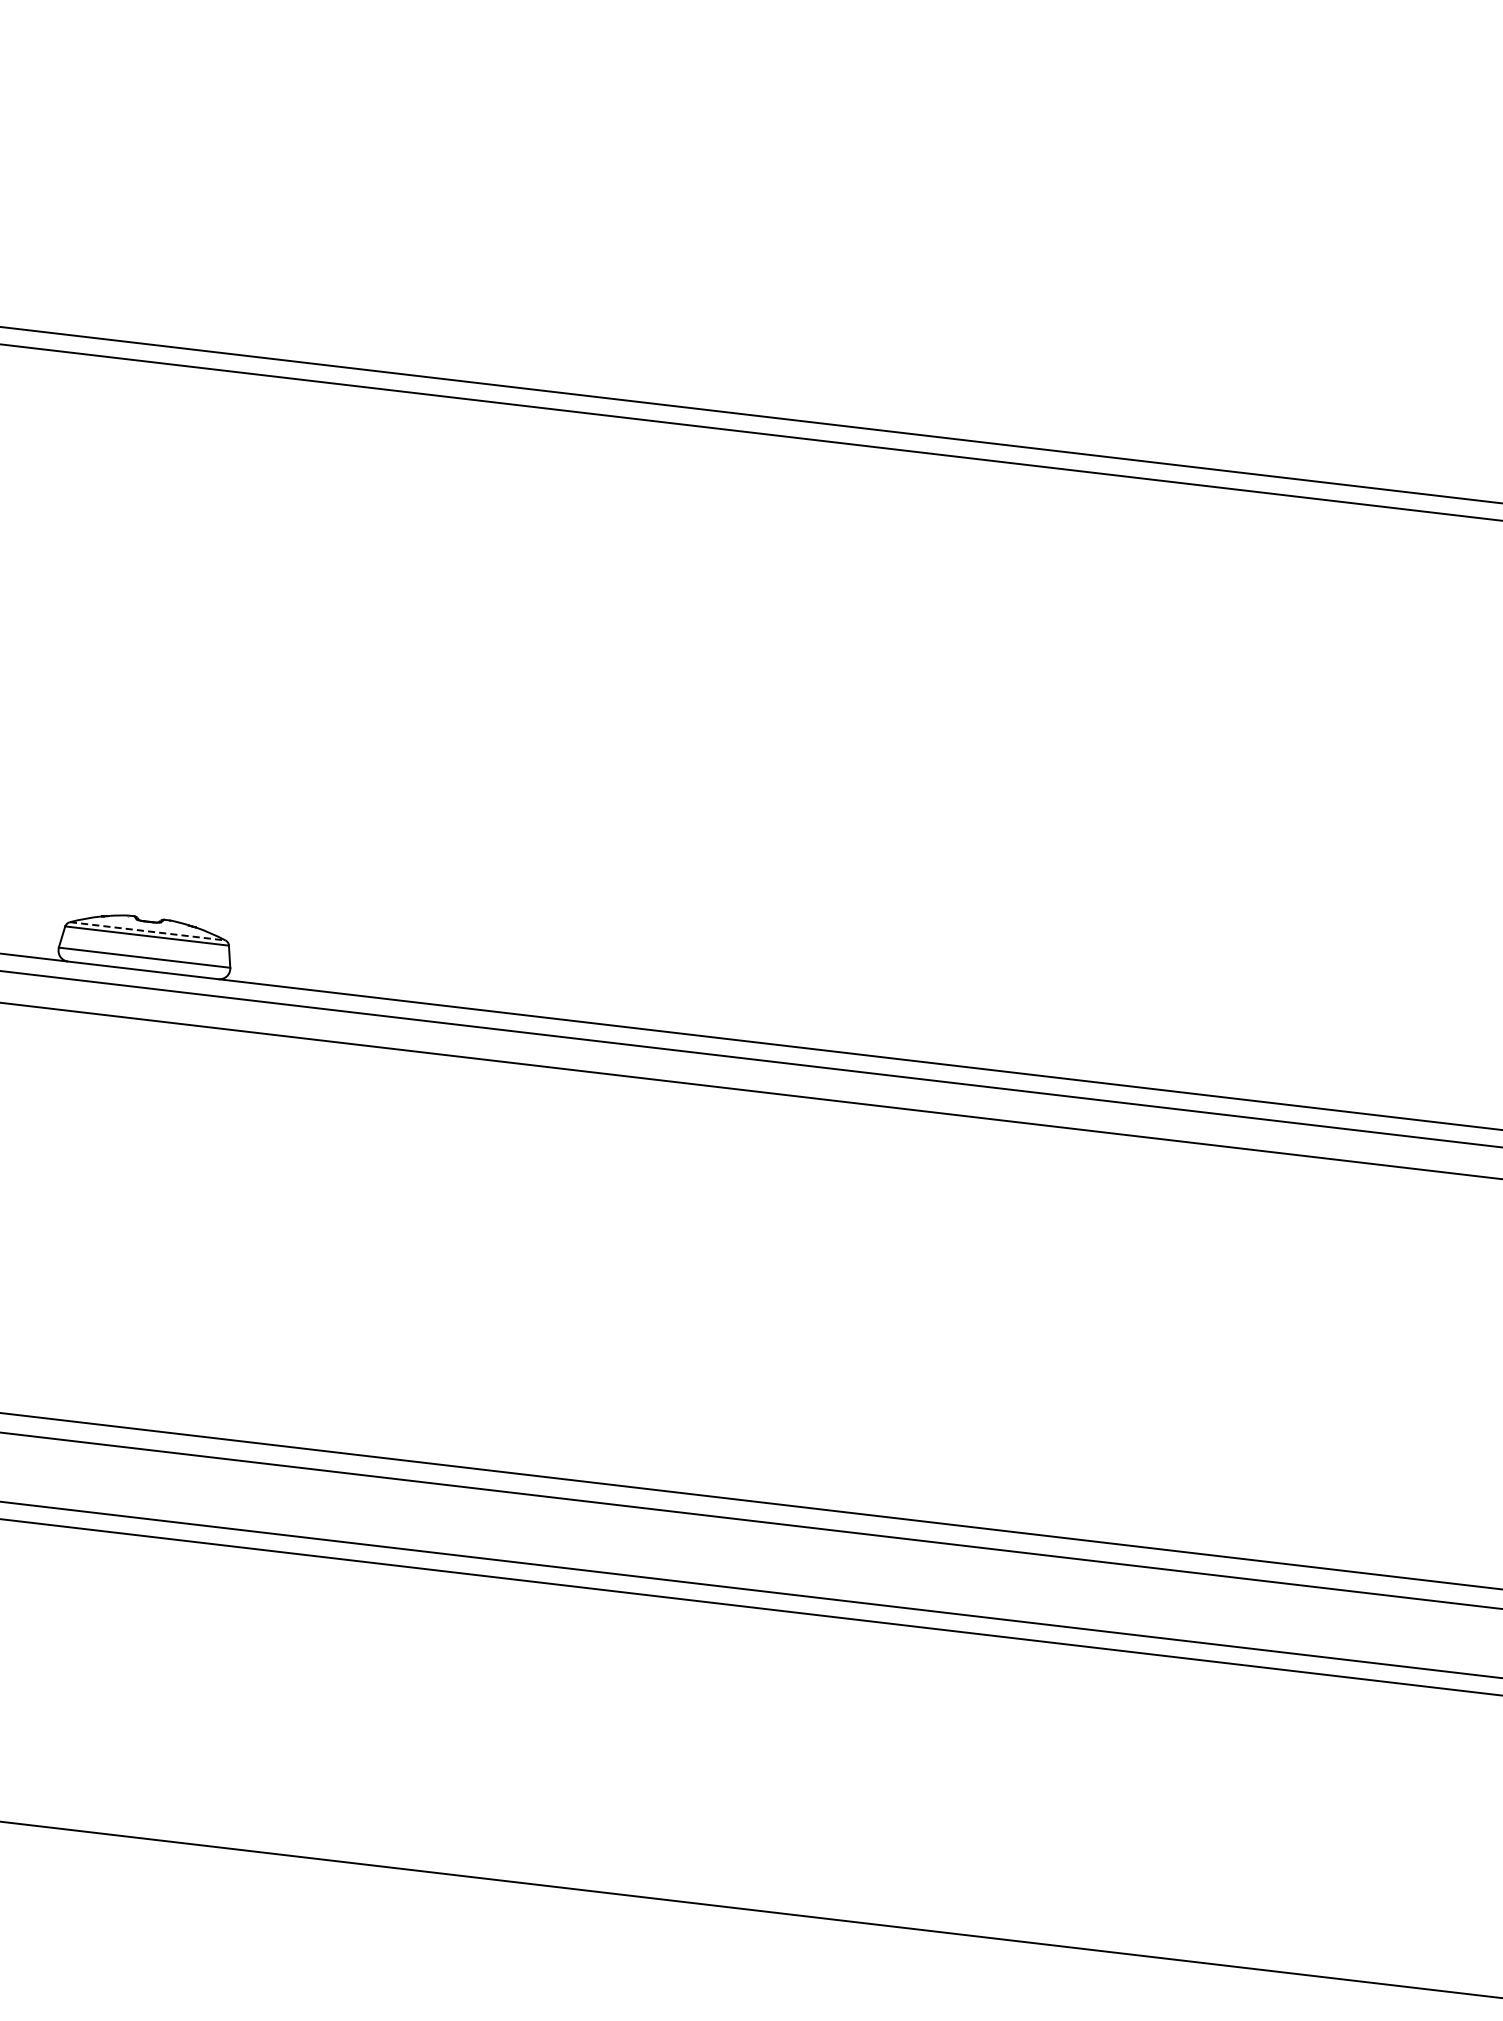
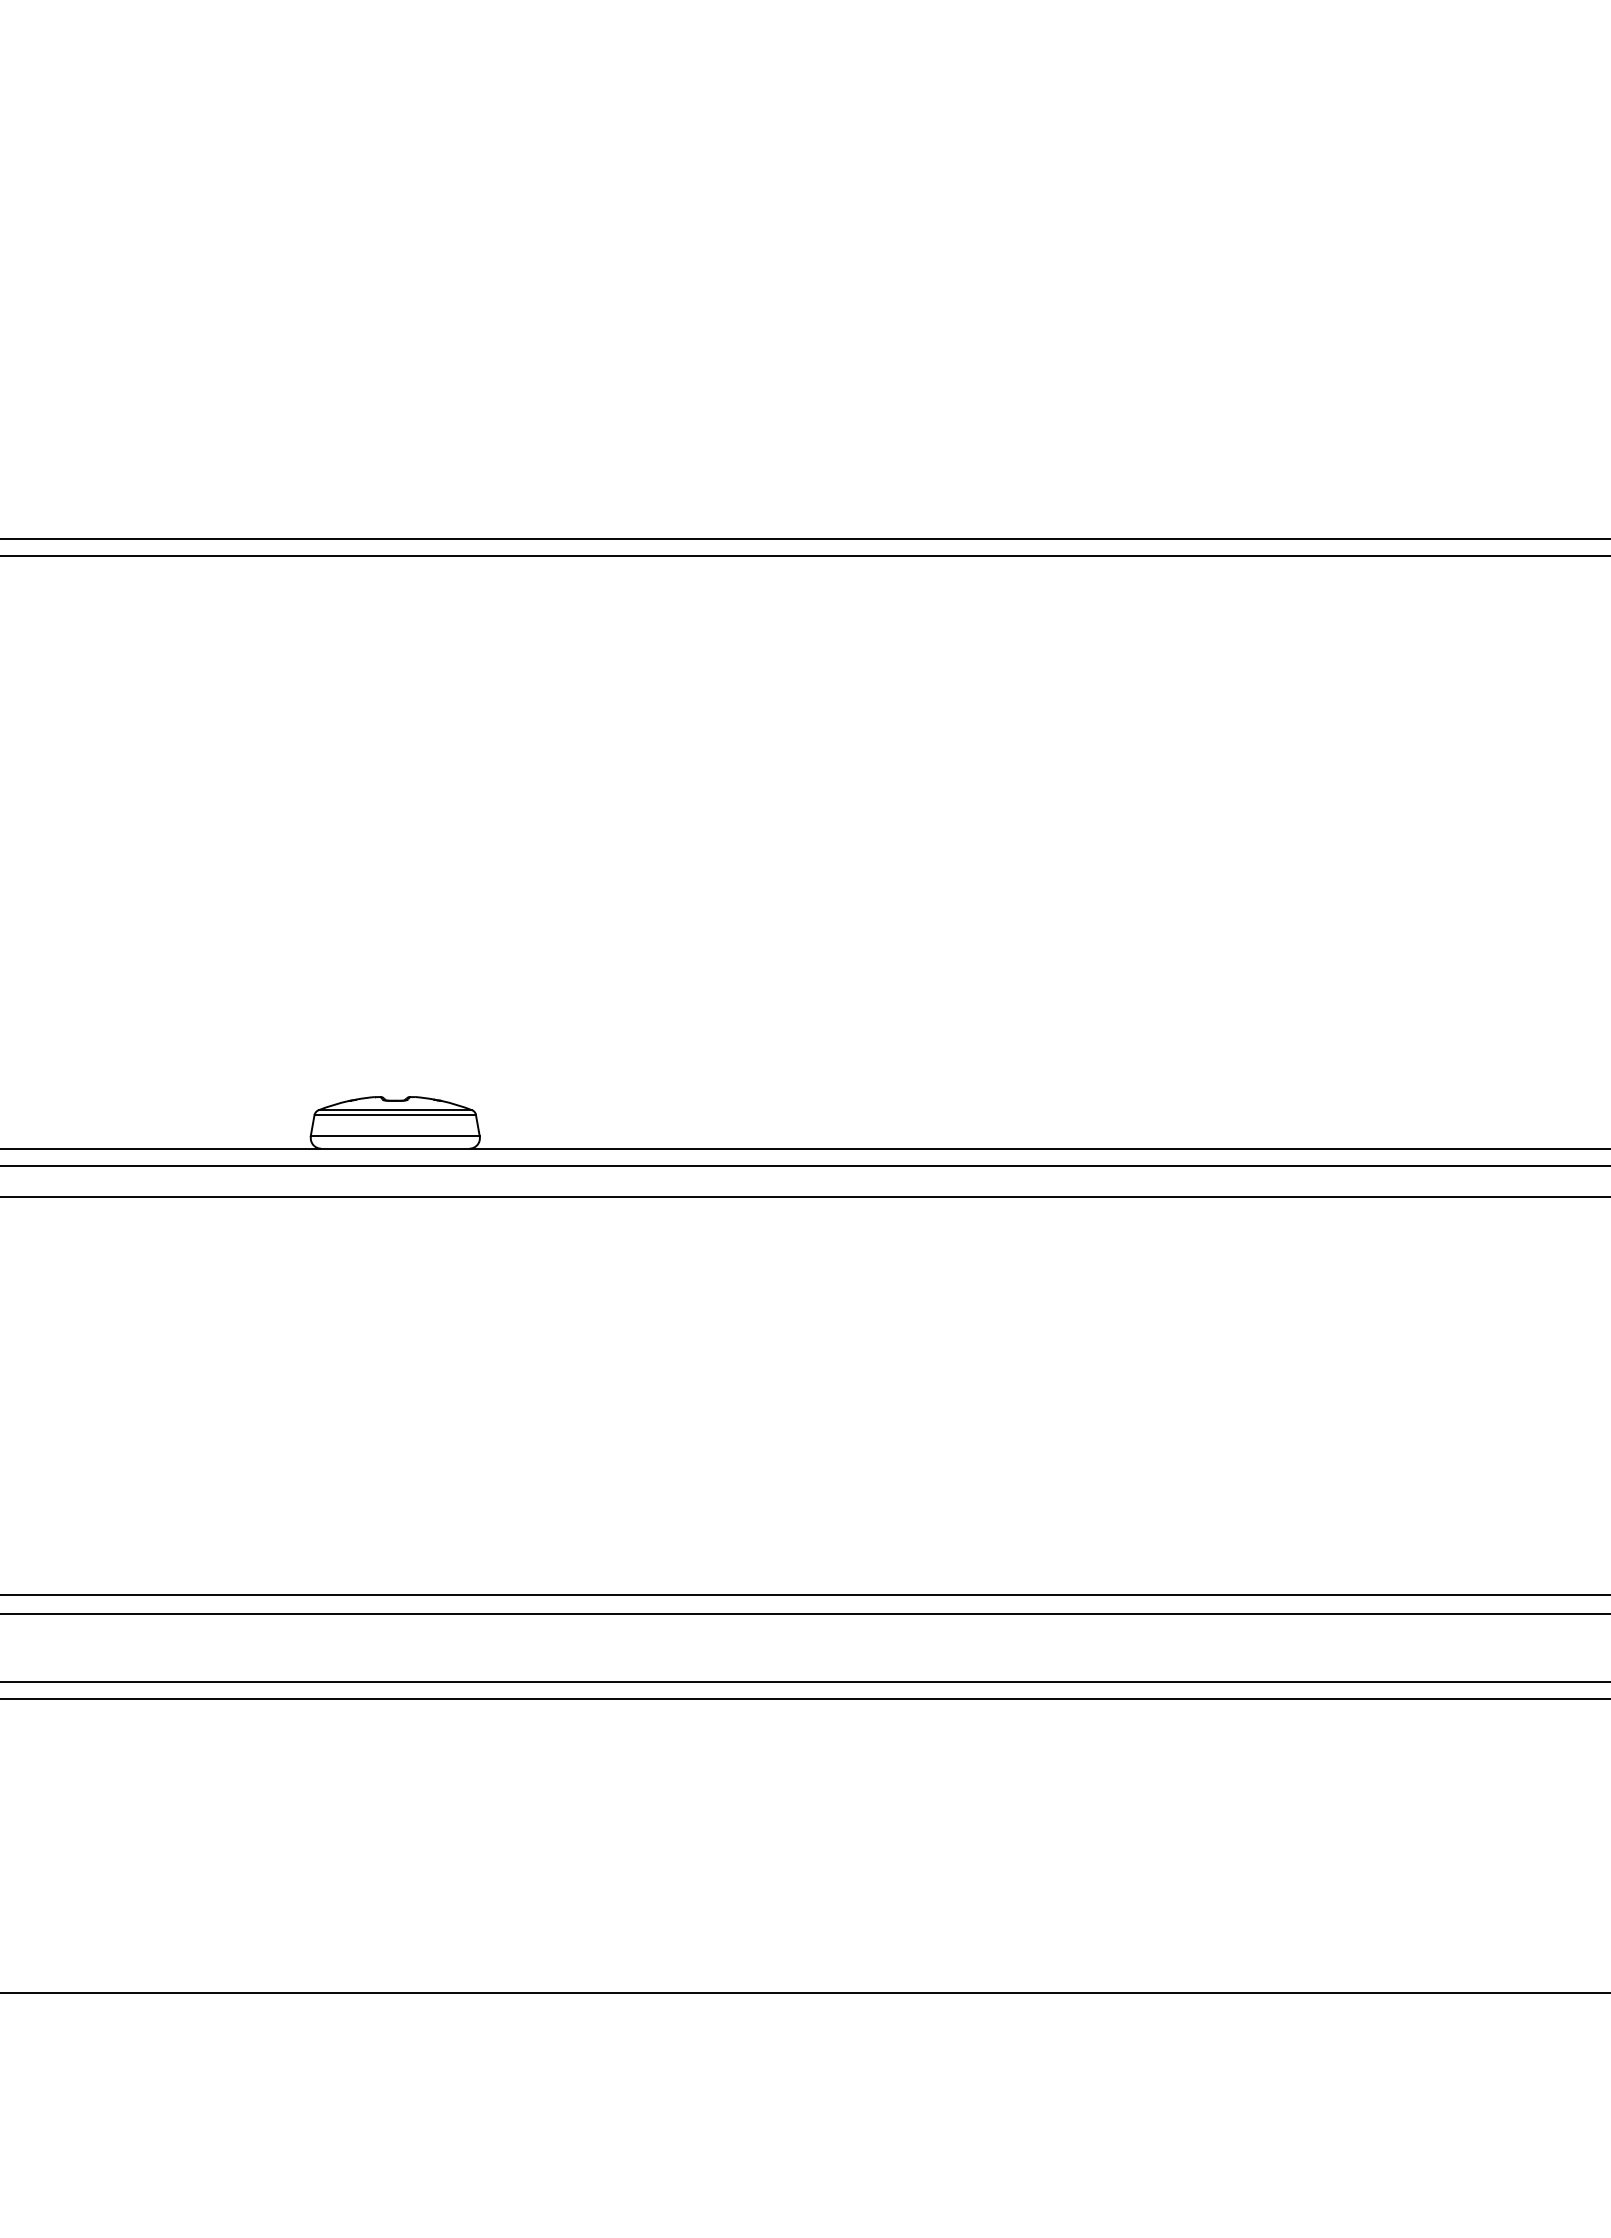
line: (147, 931) -> (395, 1110), dashed -> solid

